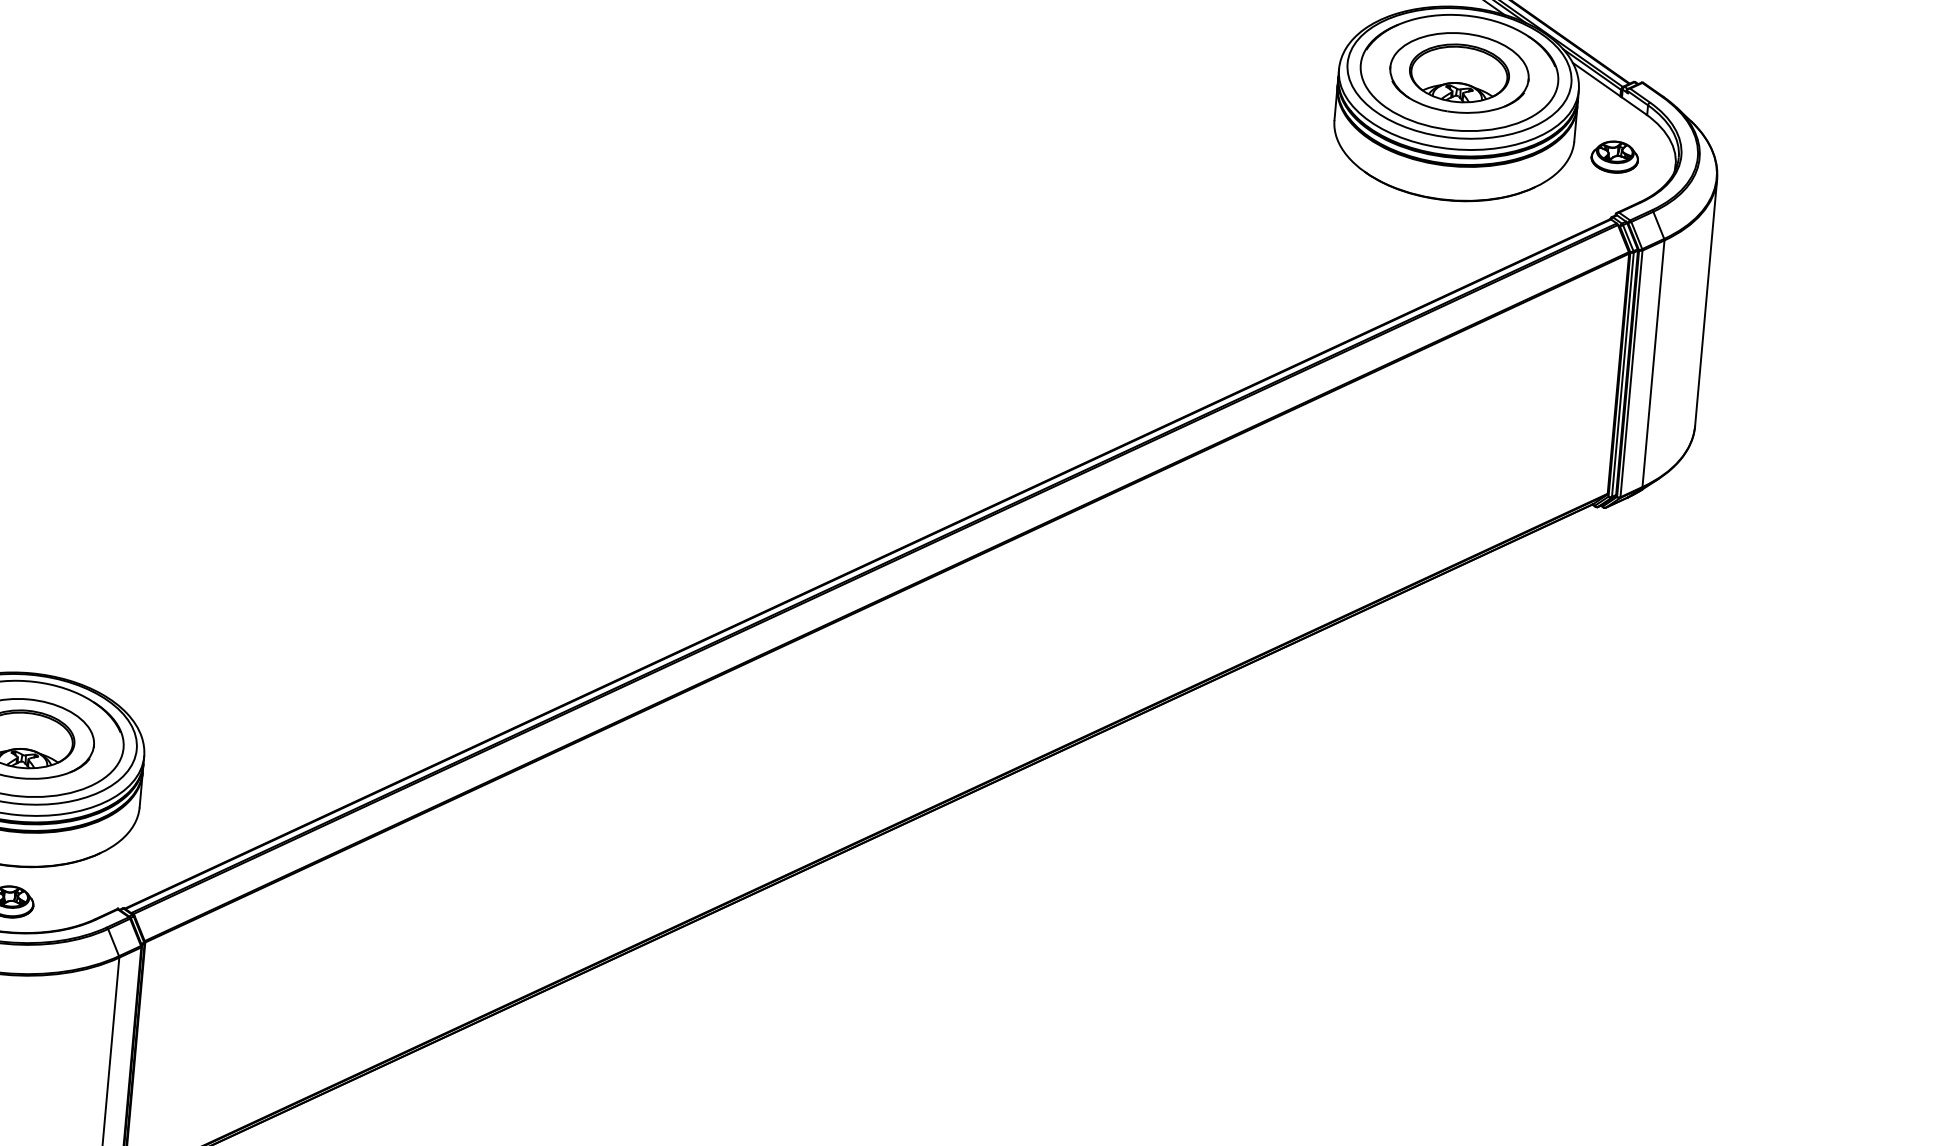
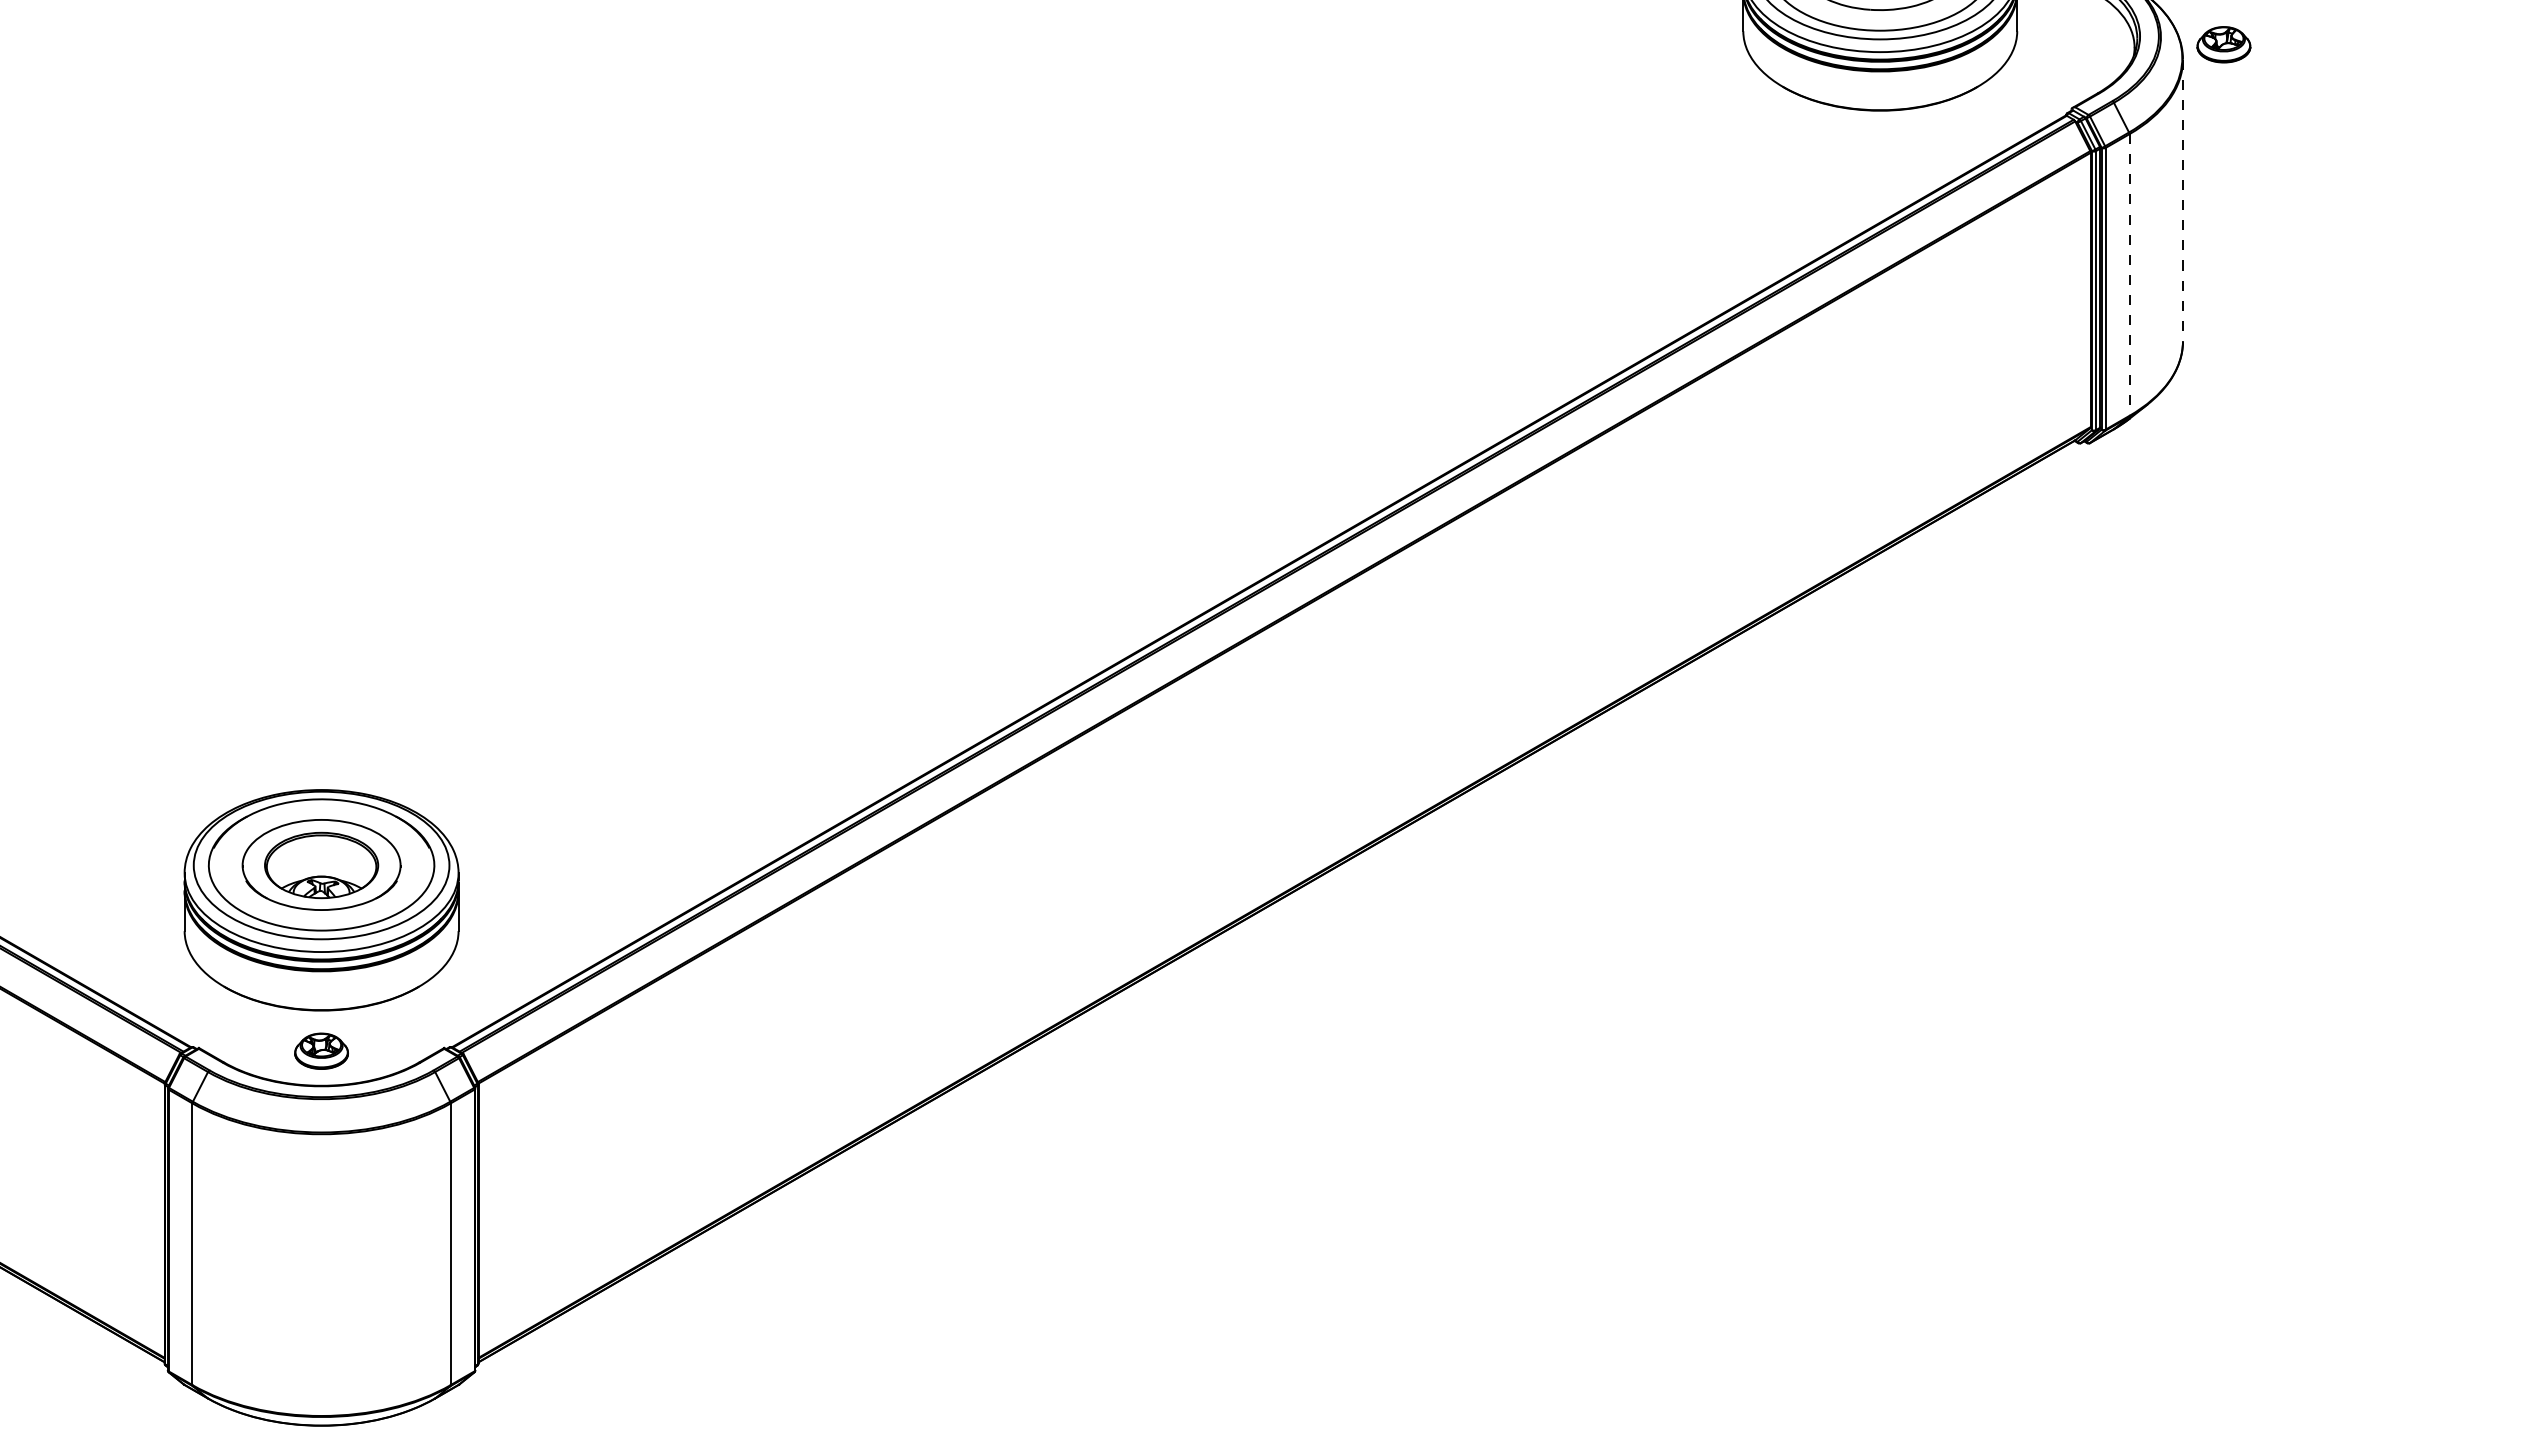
part: (1614, 156) -> (2223, 44), moved
line: (1705, 302) -> (2182, 200), solid -> dashed
line: (1653, 364) -> (2129, 275), solid -> dashed

